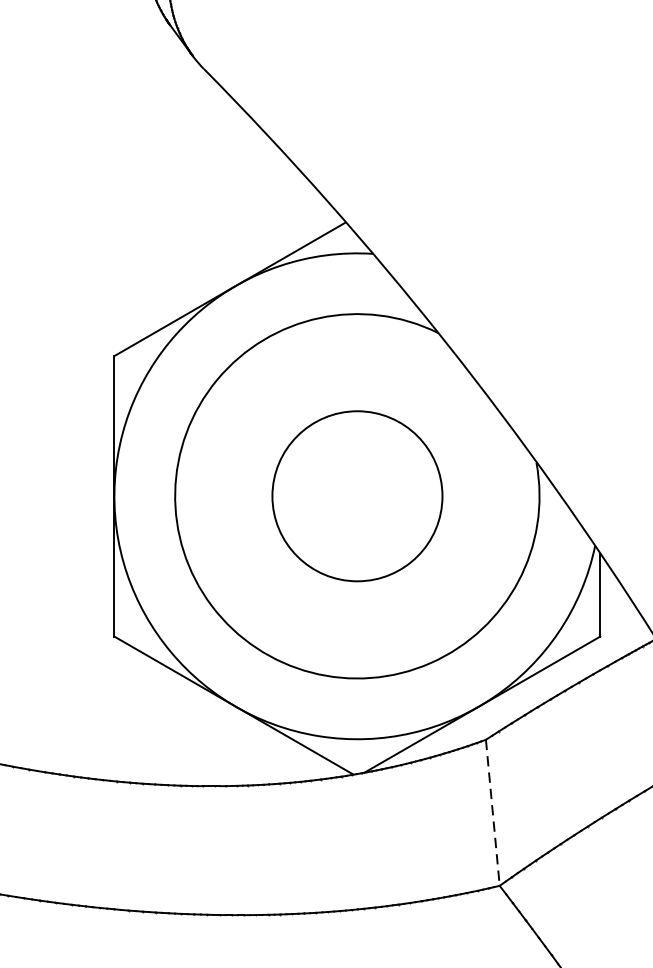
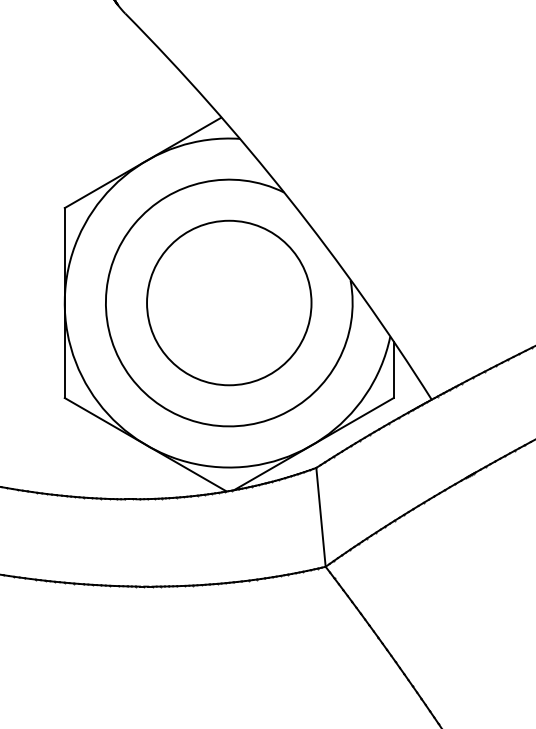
circle: (357, 495) -> (229, 302), size x1.43
line: (493, 813) -> (321, 517), dashed -> solid

